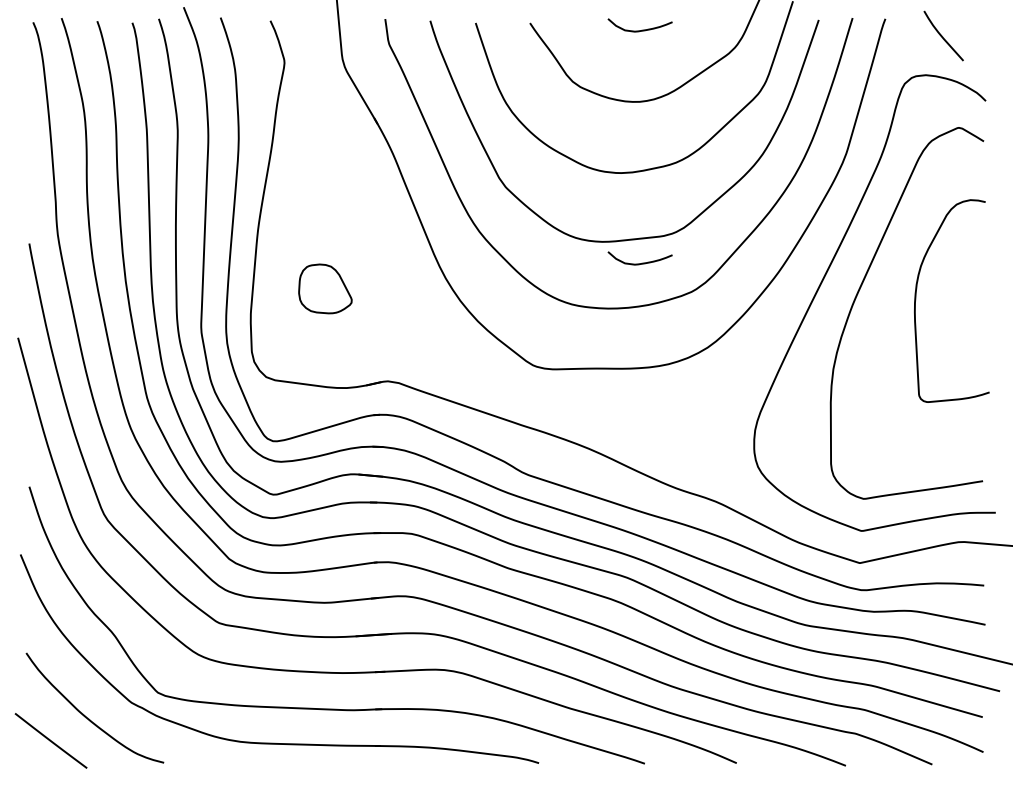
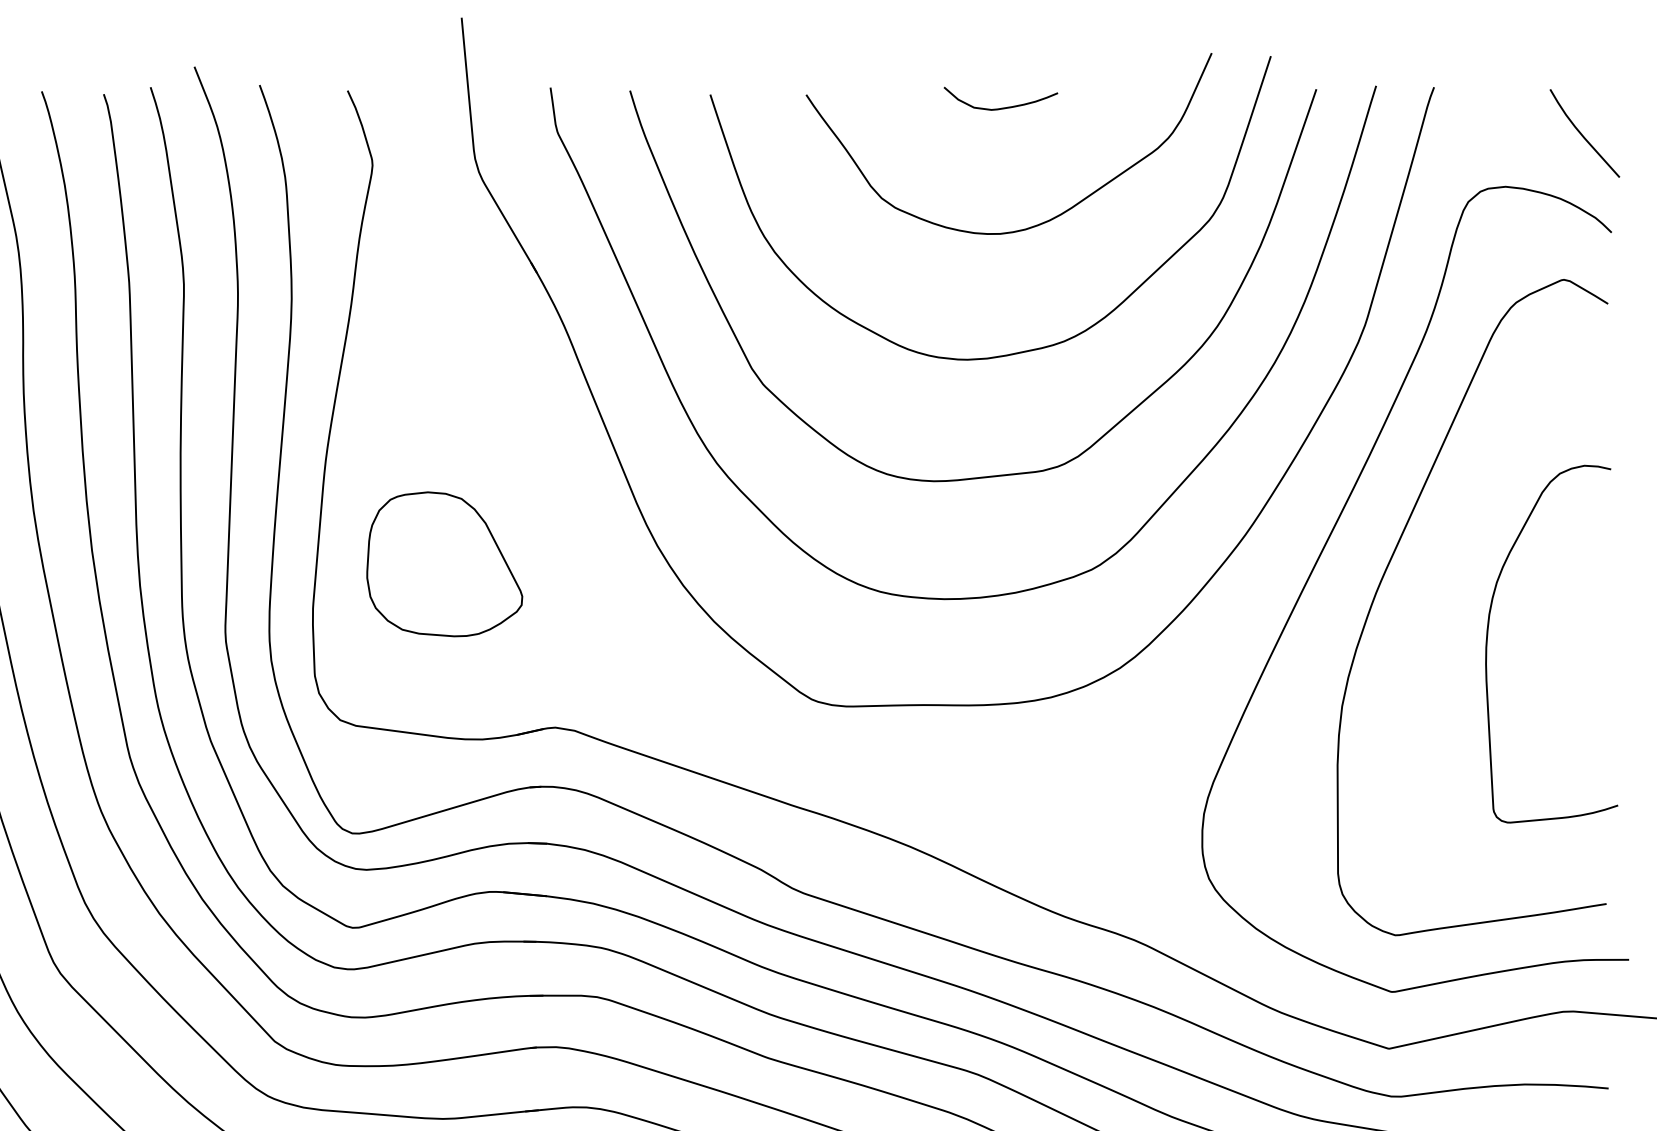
curve: (942, 35) -> (1582, 132), moved
curve: (642, 262) -> (1004, 517), removed
part: (325, 288) -> (444, 563), size x1.67
curve: (916, 300) -> (1488, 643), moved

